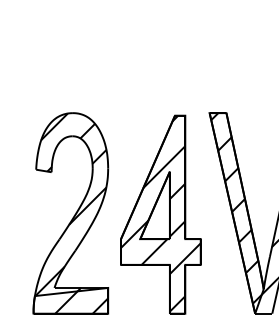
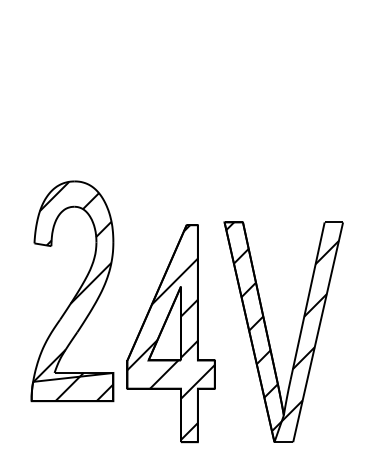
part: (70, 213) -> (72, 291), moved

